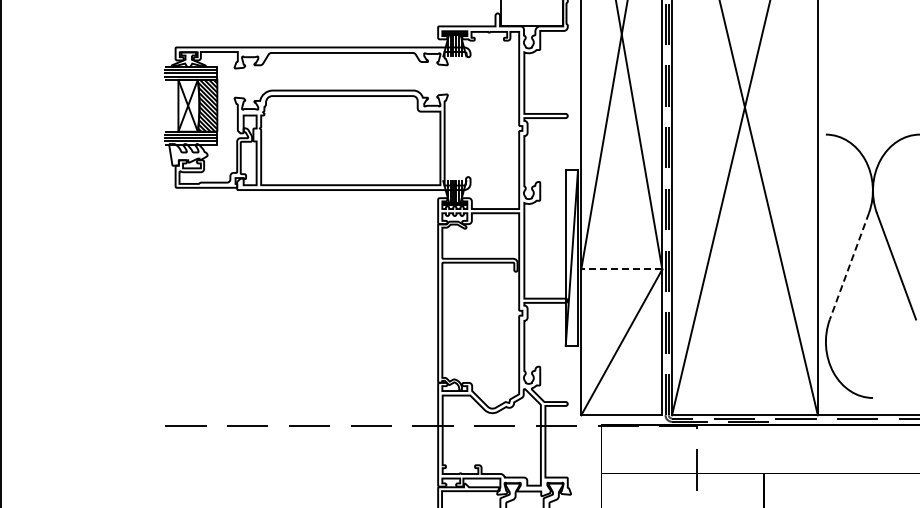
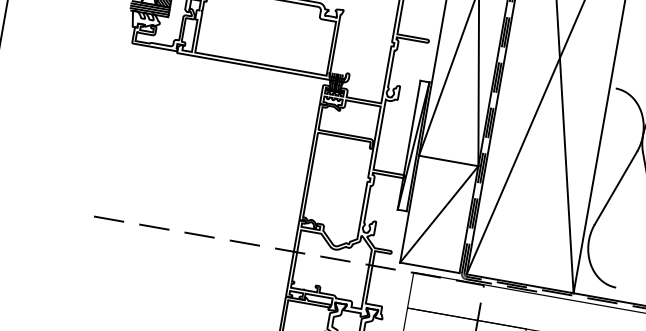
line: (849, 266) -> (616, 188), dashed -> solid
line: (621, 269) -> (448, 160), dashed -> solid

